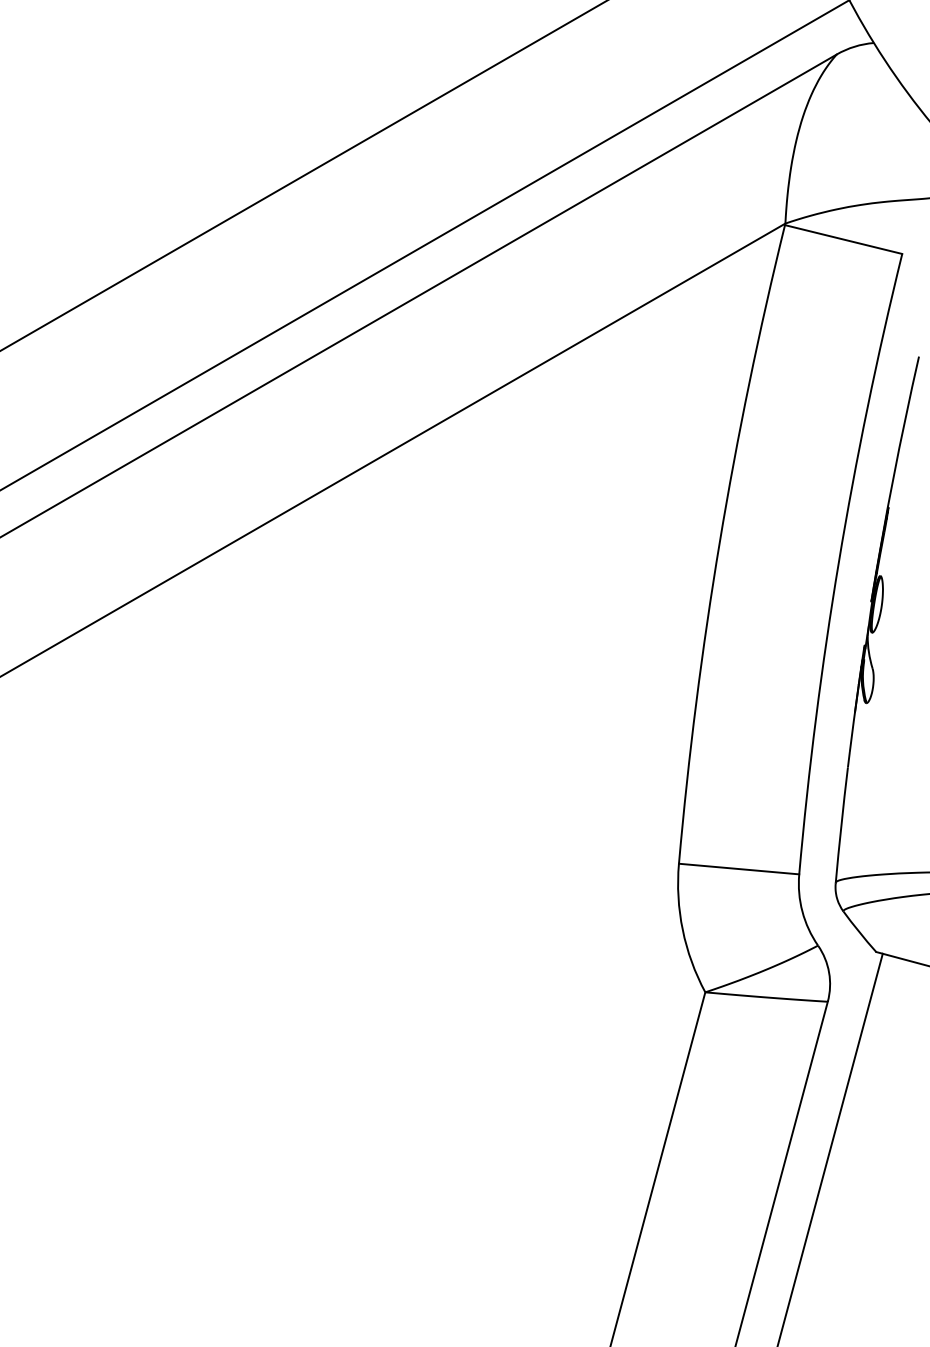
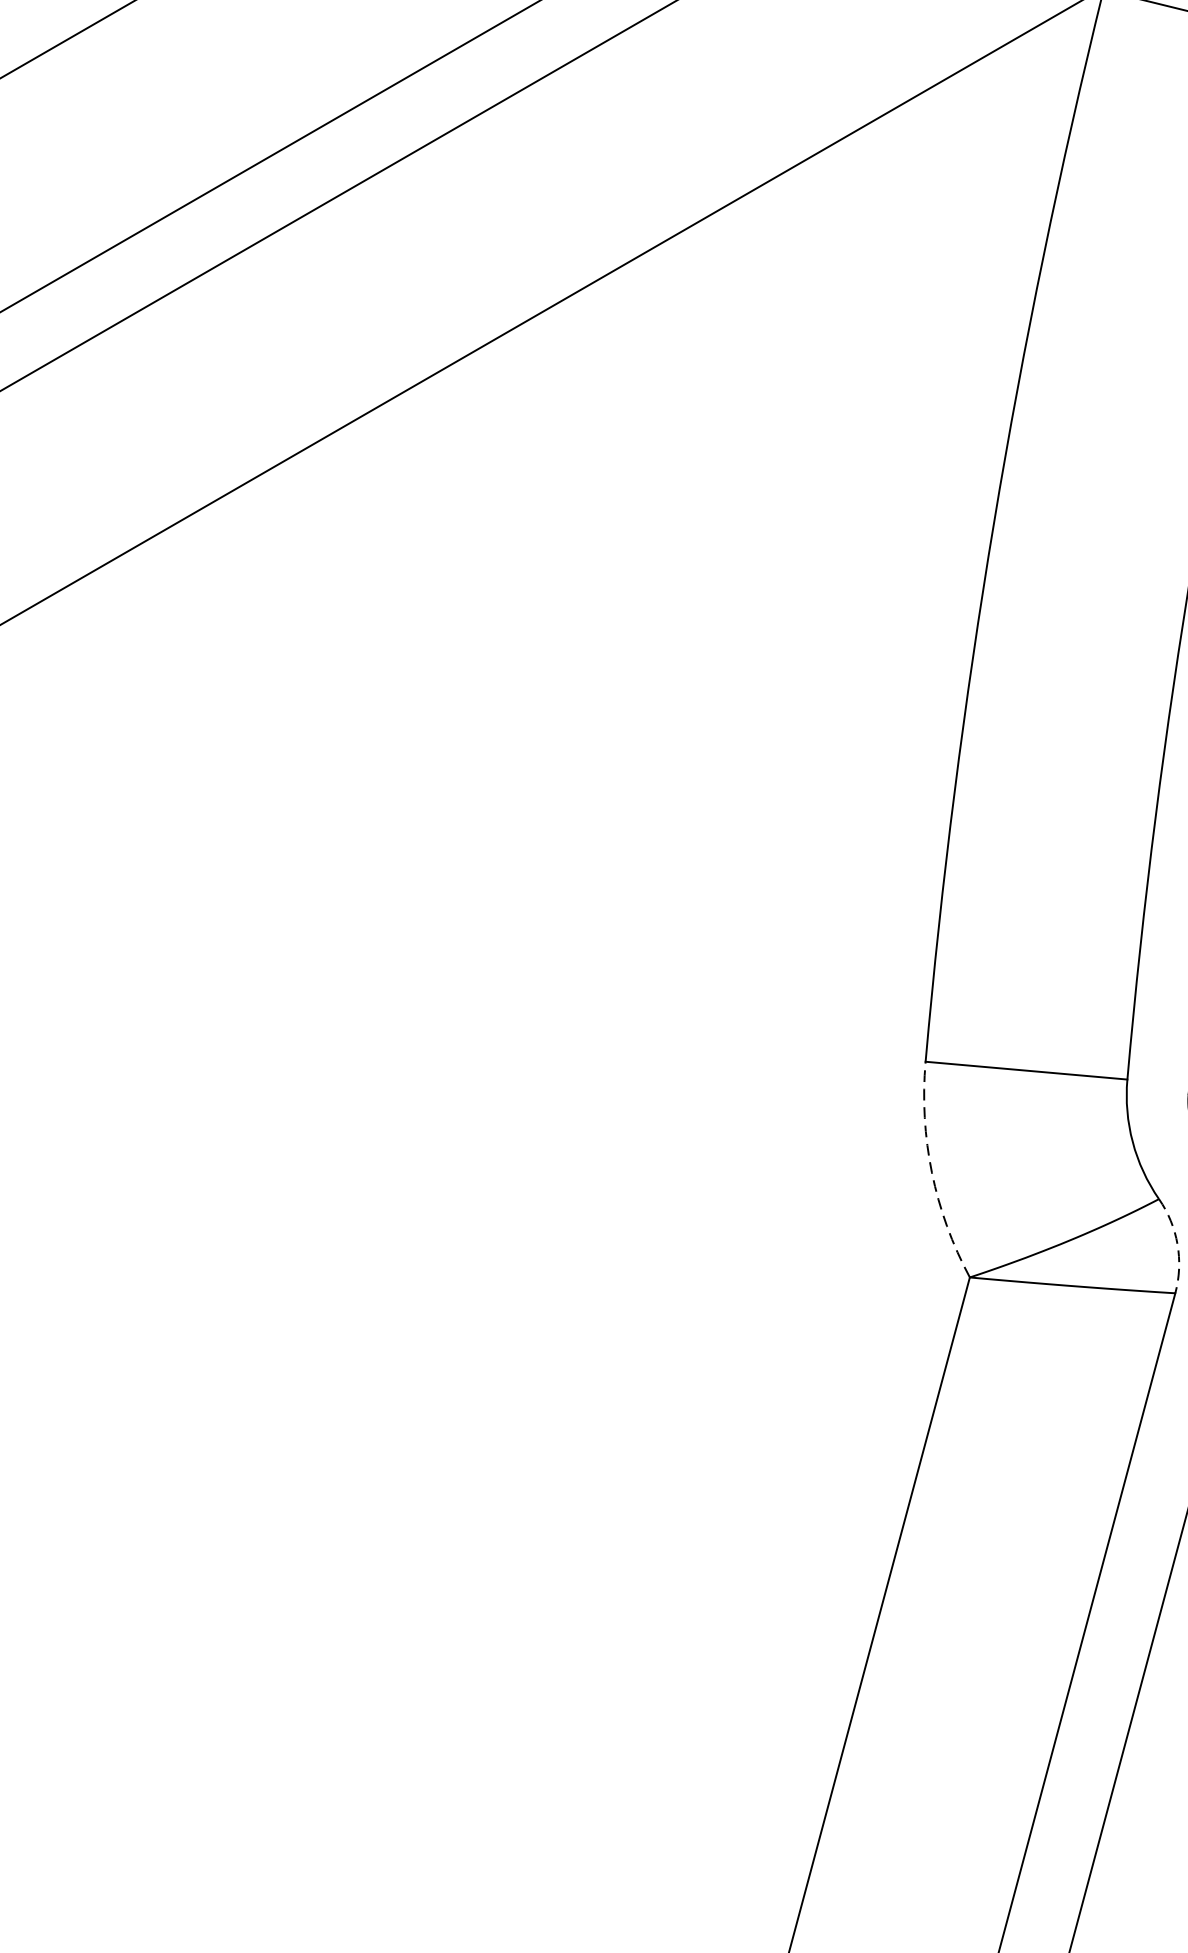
arc: (682, 929) -> (931, 1172), solid -> dashed
arc: (829, 972) -> (1178, 1244), solid -> dashed

